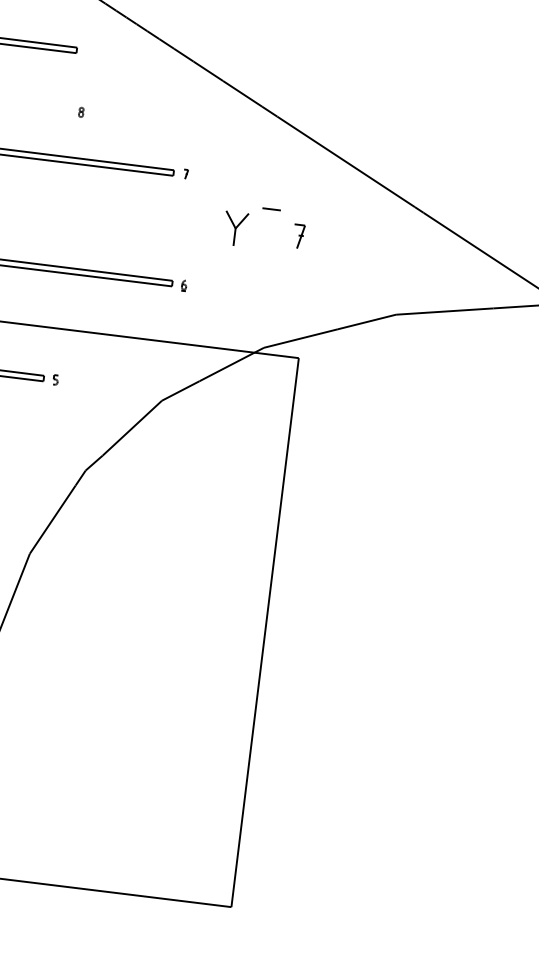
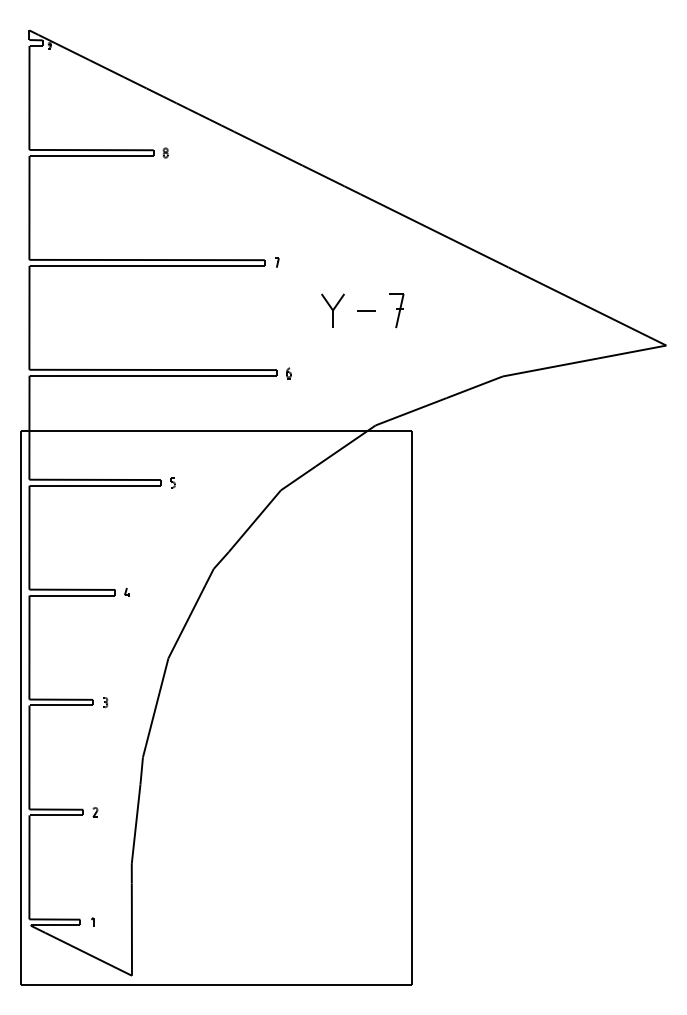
part: (81, 111) -> (165, 152), moved
line: (271, 208) -> (366, 310), moved
part: (298, 236) -> (396, 310), size x1.43

